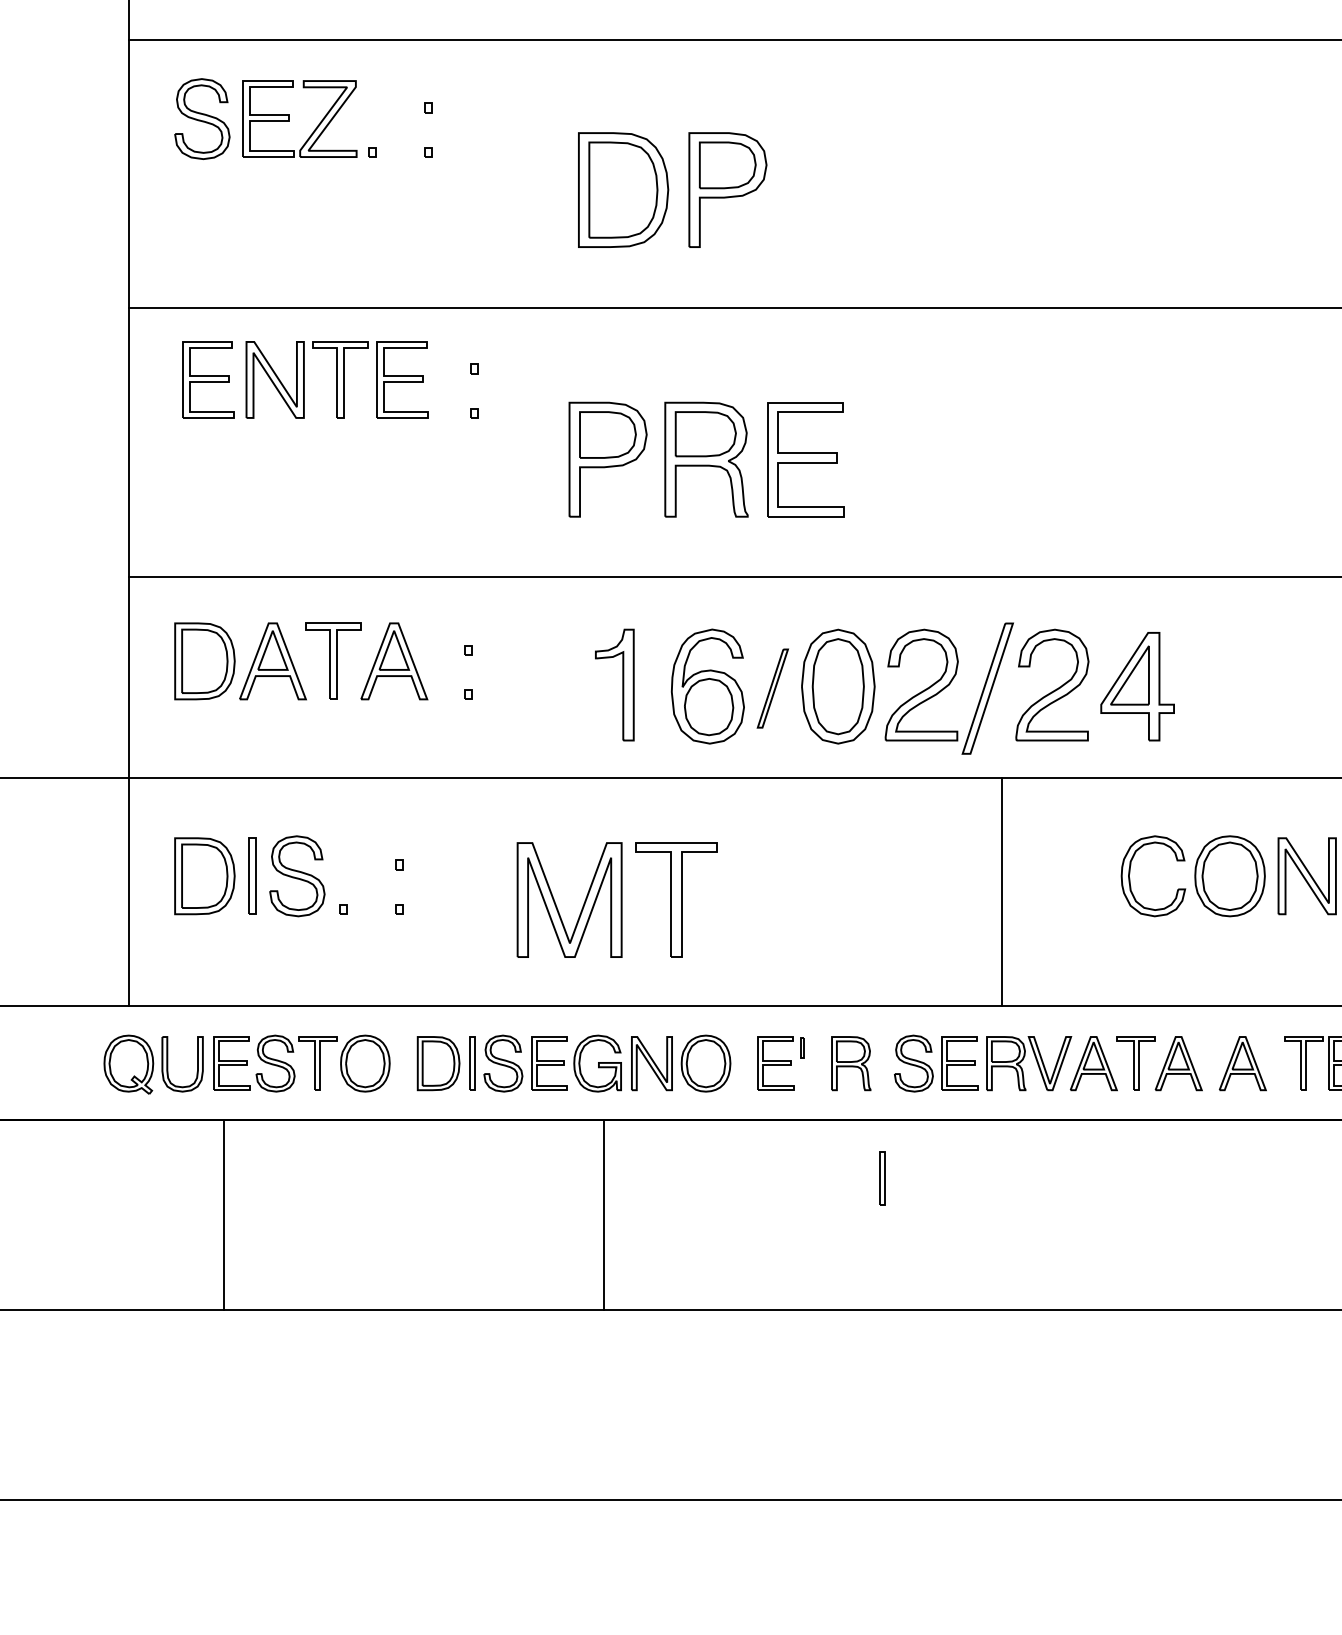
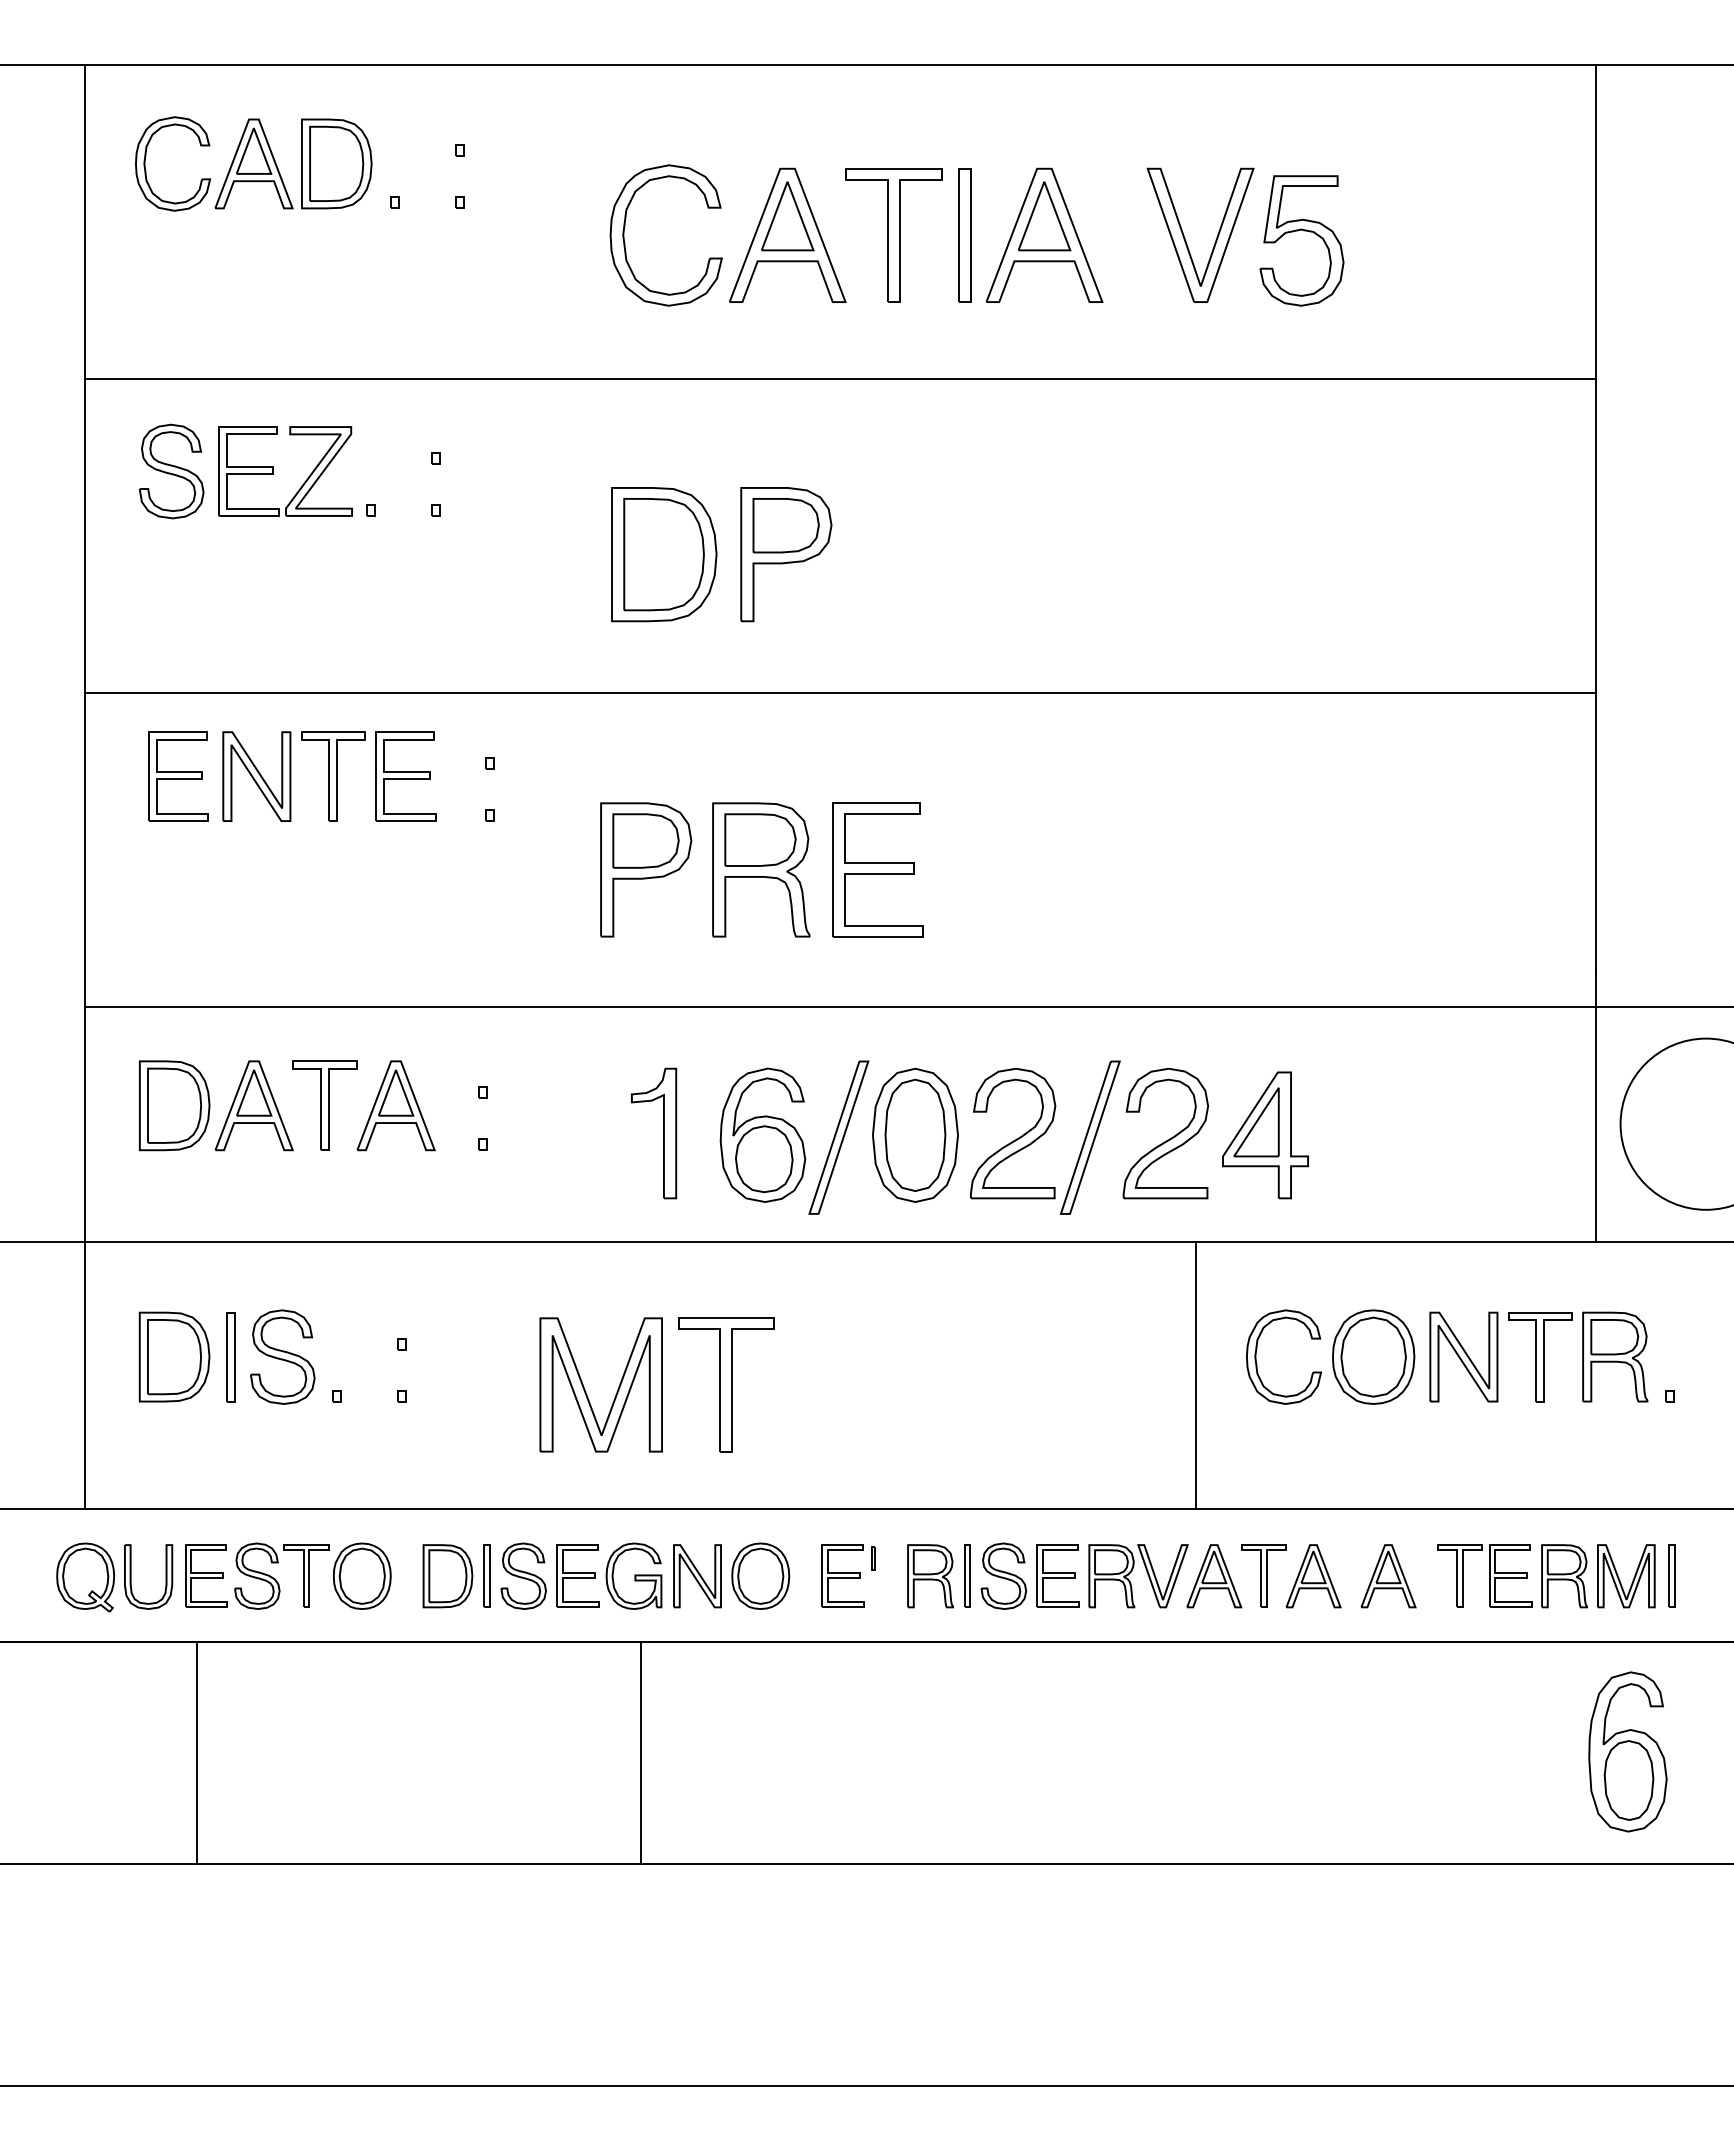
part: (772, 688) -> (838, 1137), size x1.67
line: (1001, 891) -> (1196, 1375), moved
part: (882, 1177) -> (967, 1575), moved

